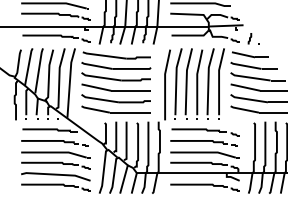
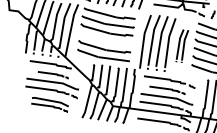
part: (215, 83) -> (182, 45), size x0.6
part: (115, 87) -> (105, 38), removed
part: (54, 143) -> (52, 75), size x0.6
part: (203, 143) -> (166, 90), size x0.7
part: (55, 181) -> (49, 104), size x0.7

